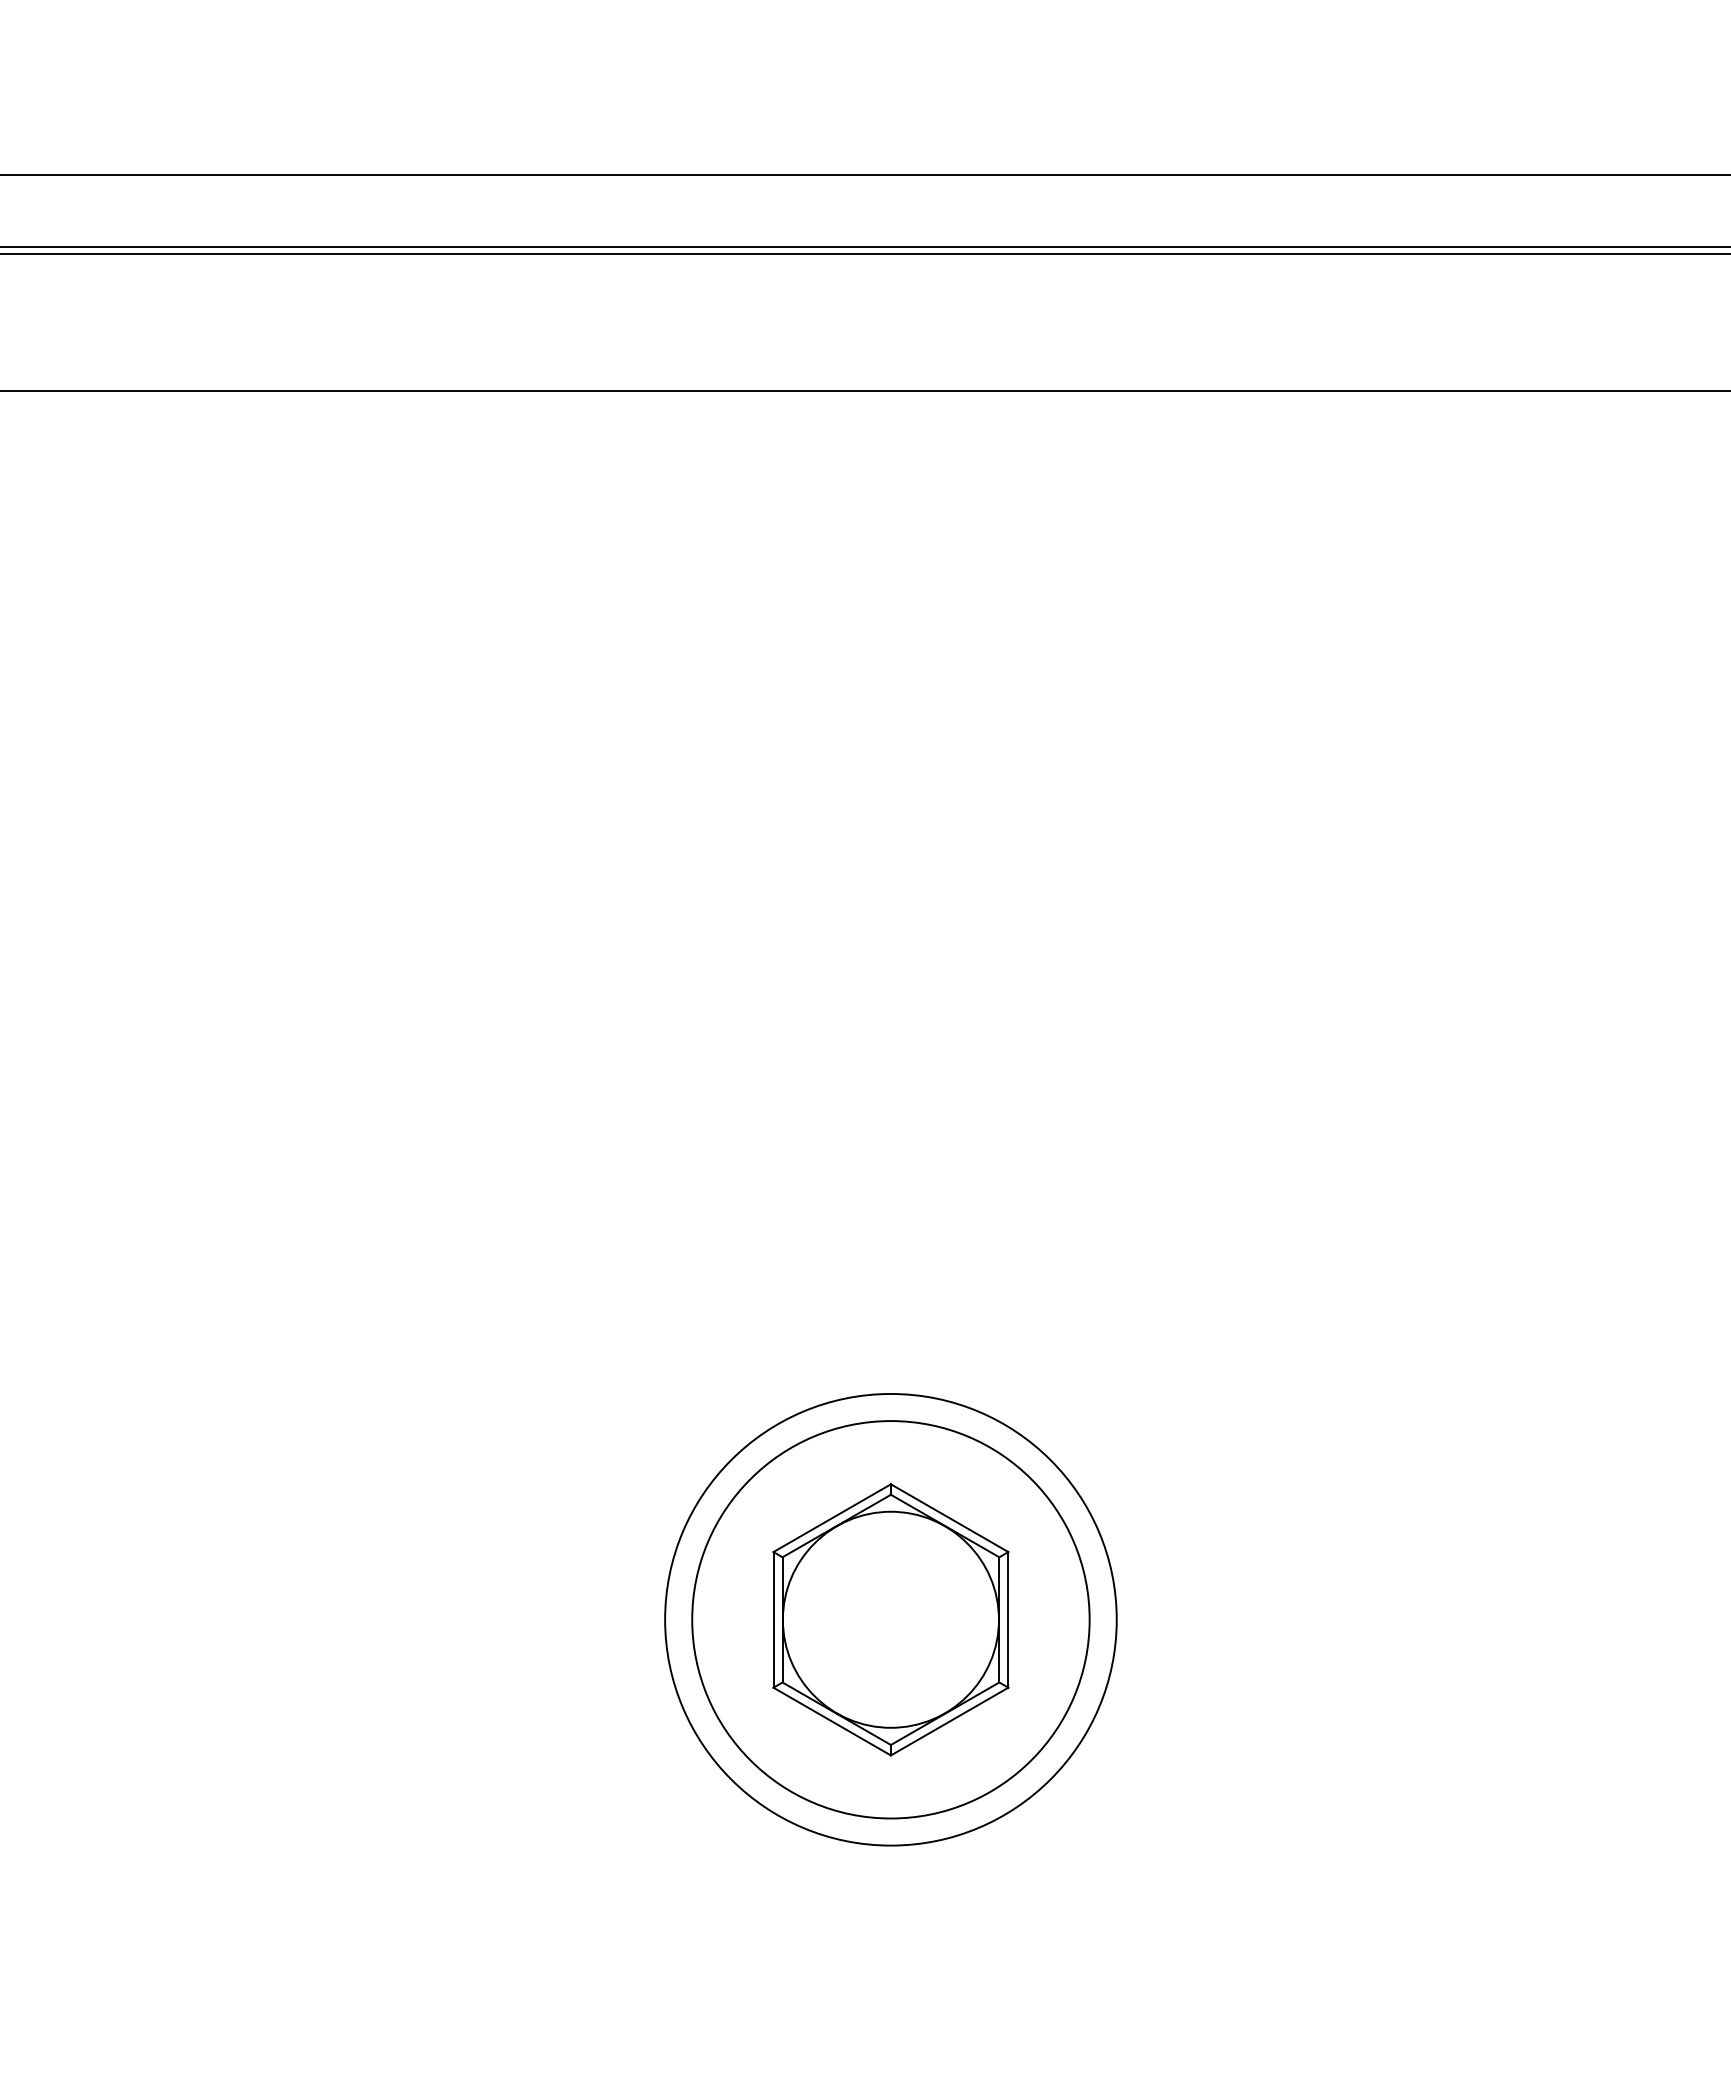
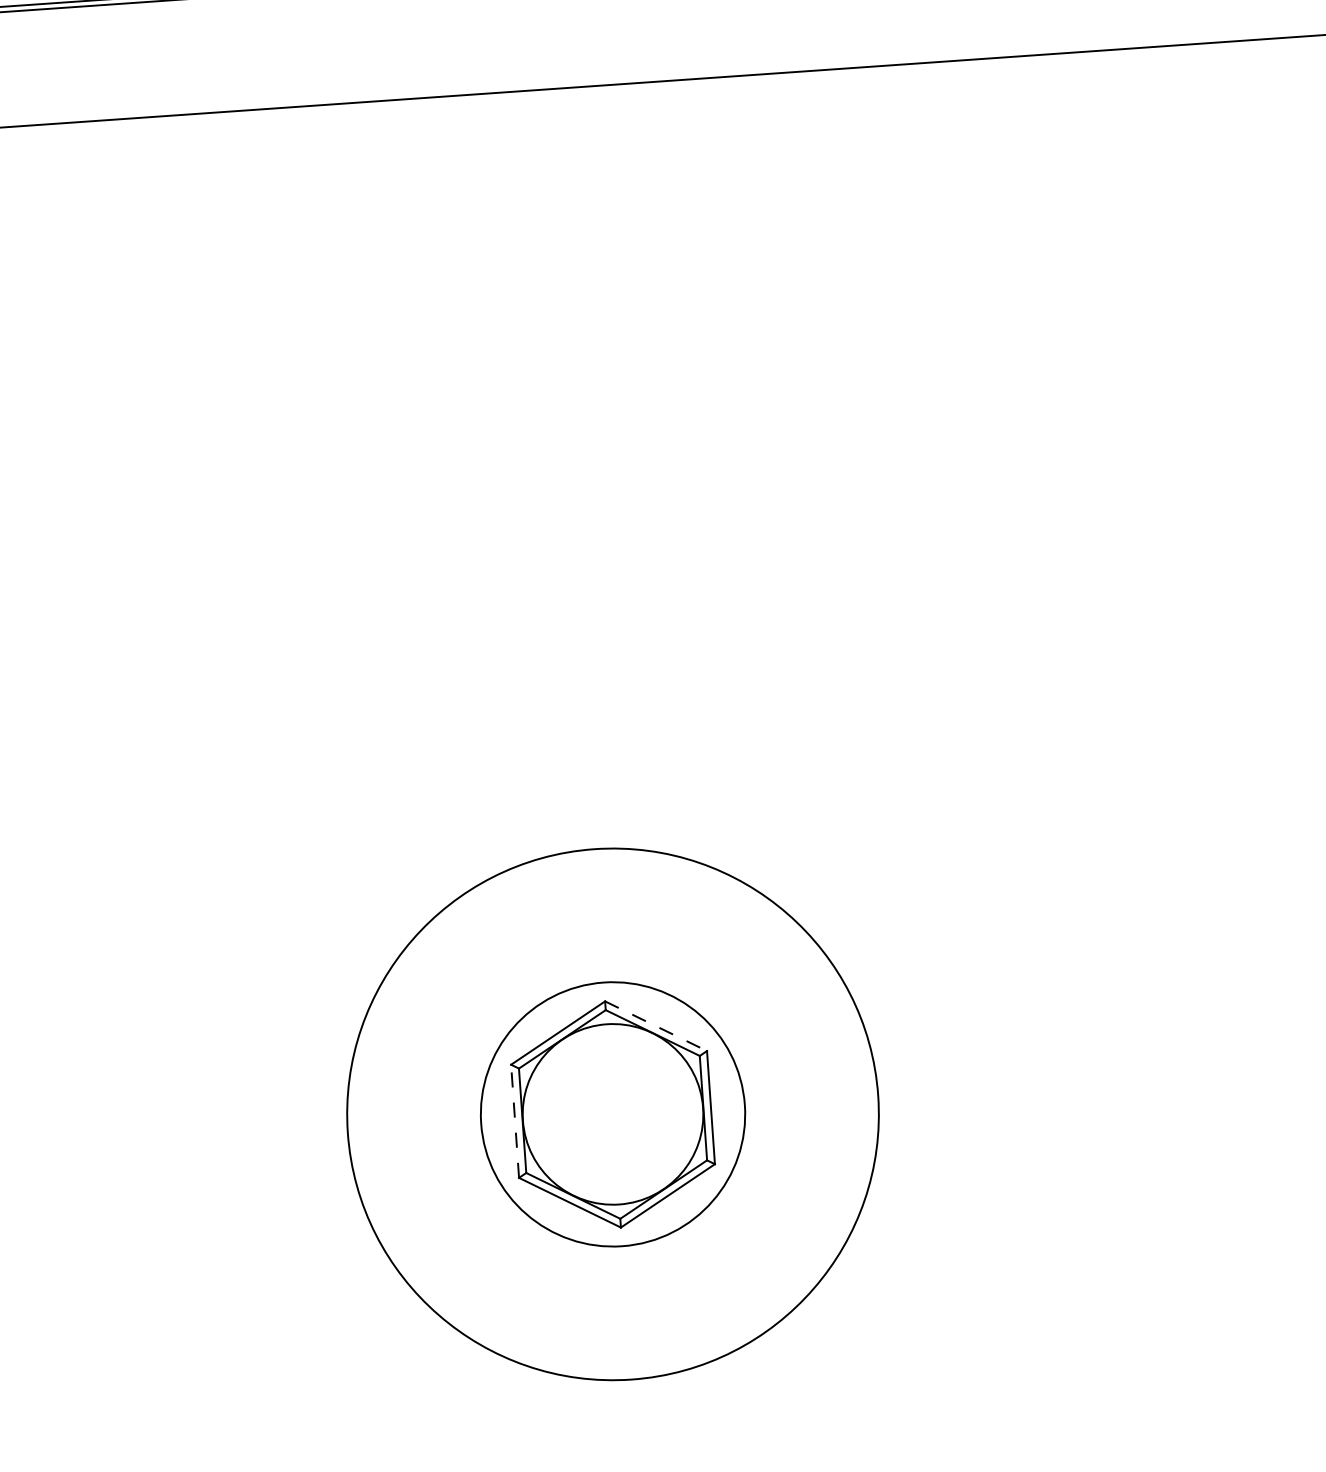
line: (949, 1518) -> (655, 1026), solid -> dashed
line: (773, 1619) -> (515, 1121), solid -> dashed
circle: (890, 1619) -> (612, 1114), size x0.7
circle: (890, 1619) -> (612, 1114), size x1.6

